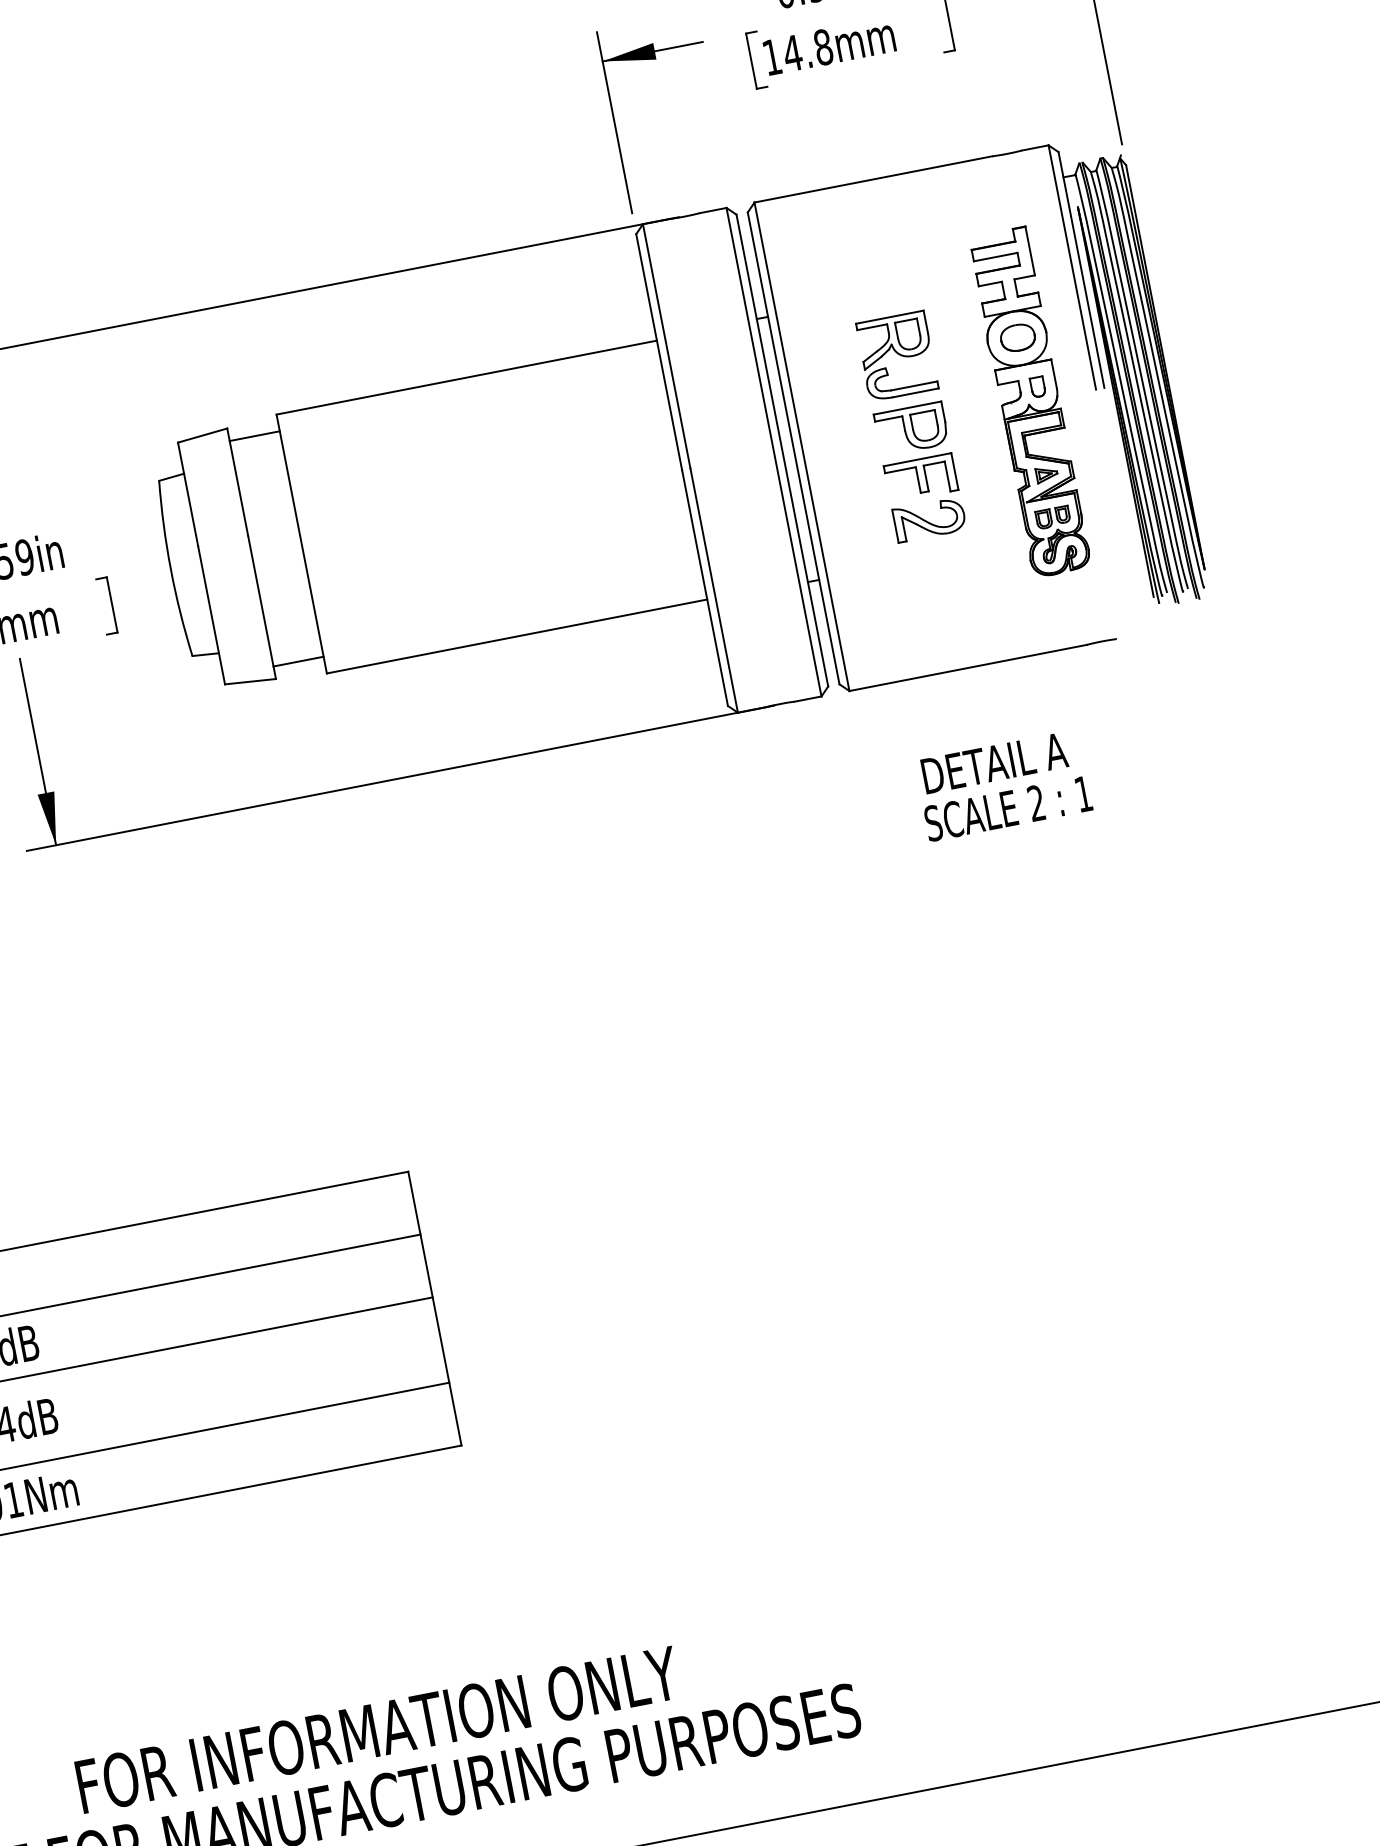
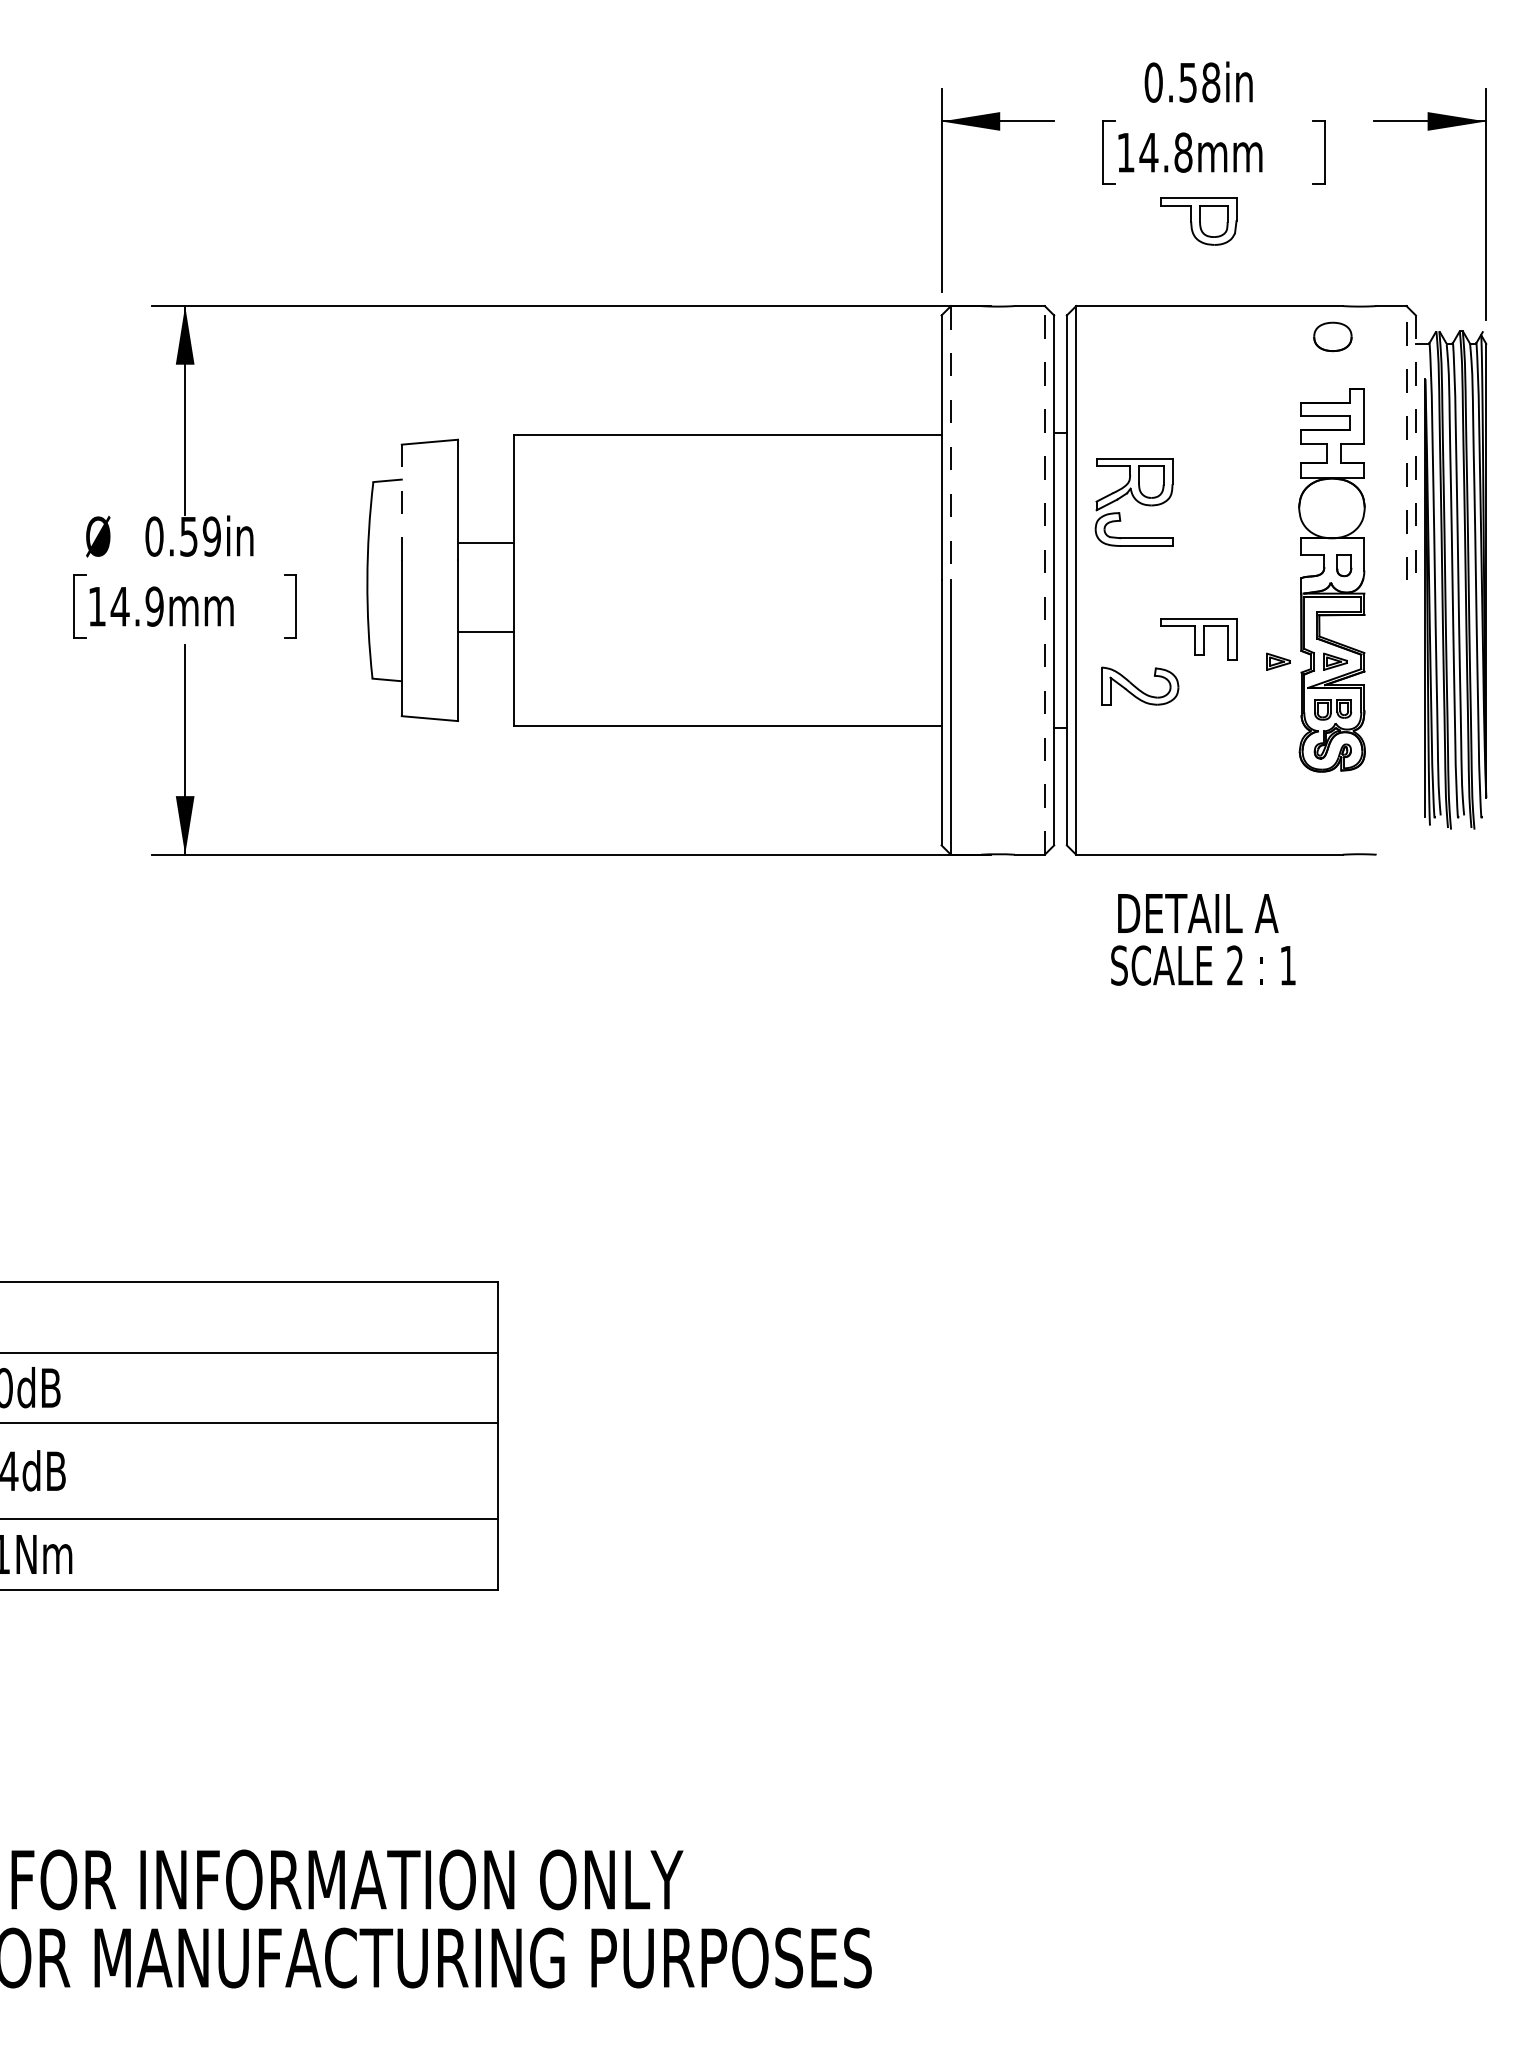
line: (1072, 266) -> (1406, 442), solid -> dashed
line: (1081, 270) -> (1415, 448), solid -> dashed
part: (1017, 337) -> (1332, 336), moved
line: (666, 346) -> (950, 443), solid -> dashed
part: (896, 356) -> (1133, 502), moved
part: (911, 429) -> (1198, 221), moved
line: (254, 435) -> (486, 542), moved
line: (773, 451) -> (1044, 579), solid -> dashed
part: (996, 483) -> (1278, 661), added
line: (187, 494) -> (401, 502), solid -> dashed
part: (929, 519) -> (1140, 685), moved
line: (298, 661) -> (486, 632), moved
text: (1003, 785) -> (1203, 939), moved

